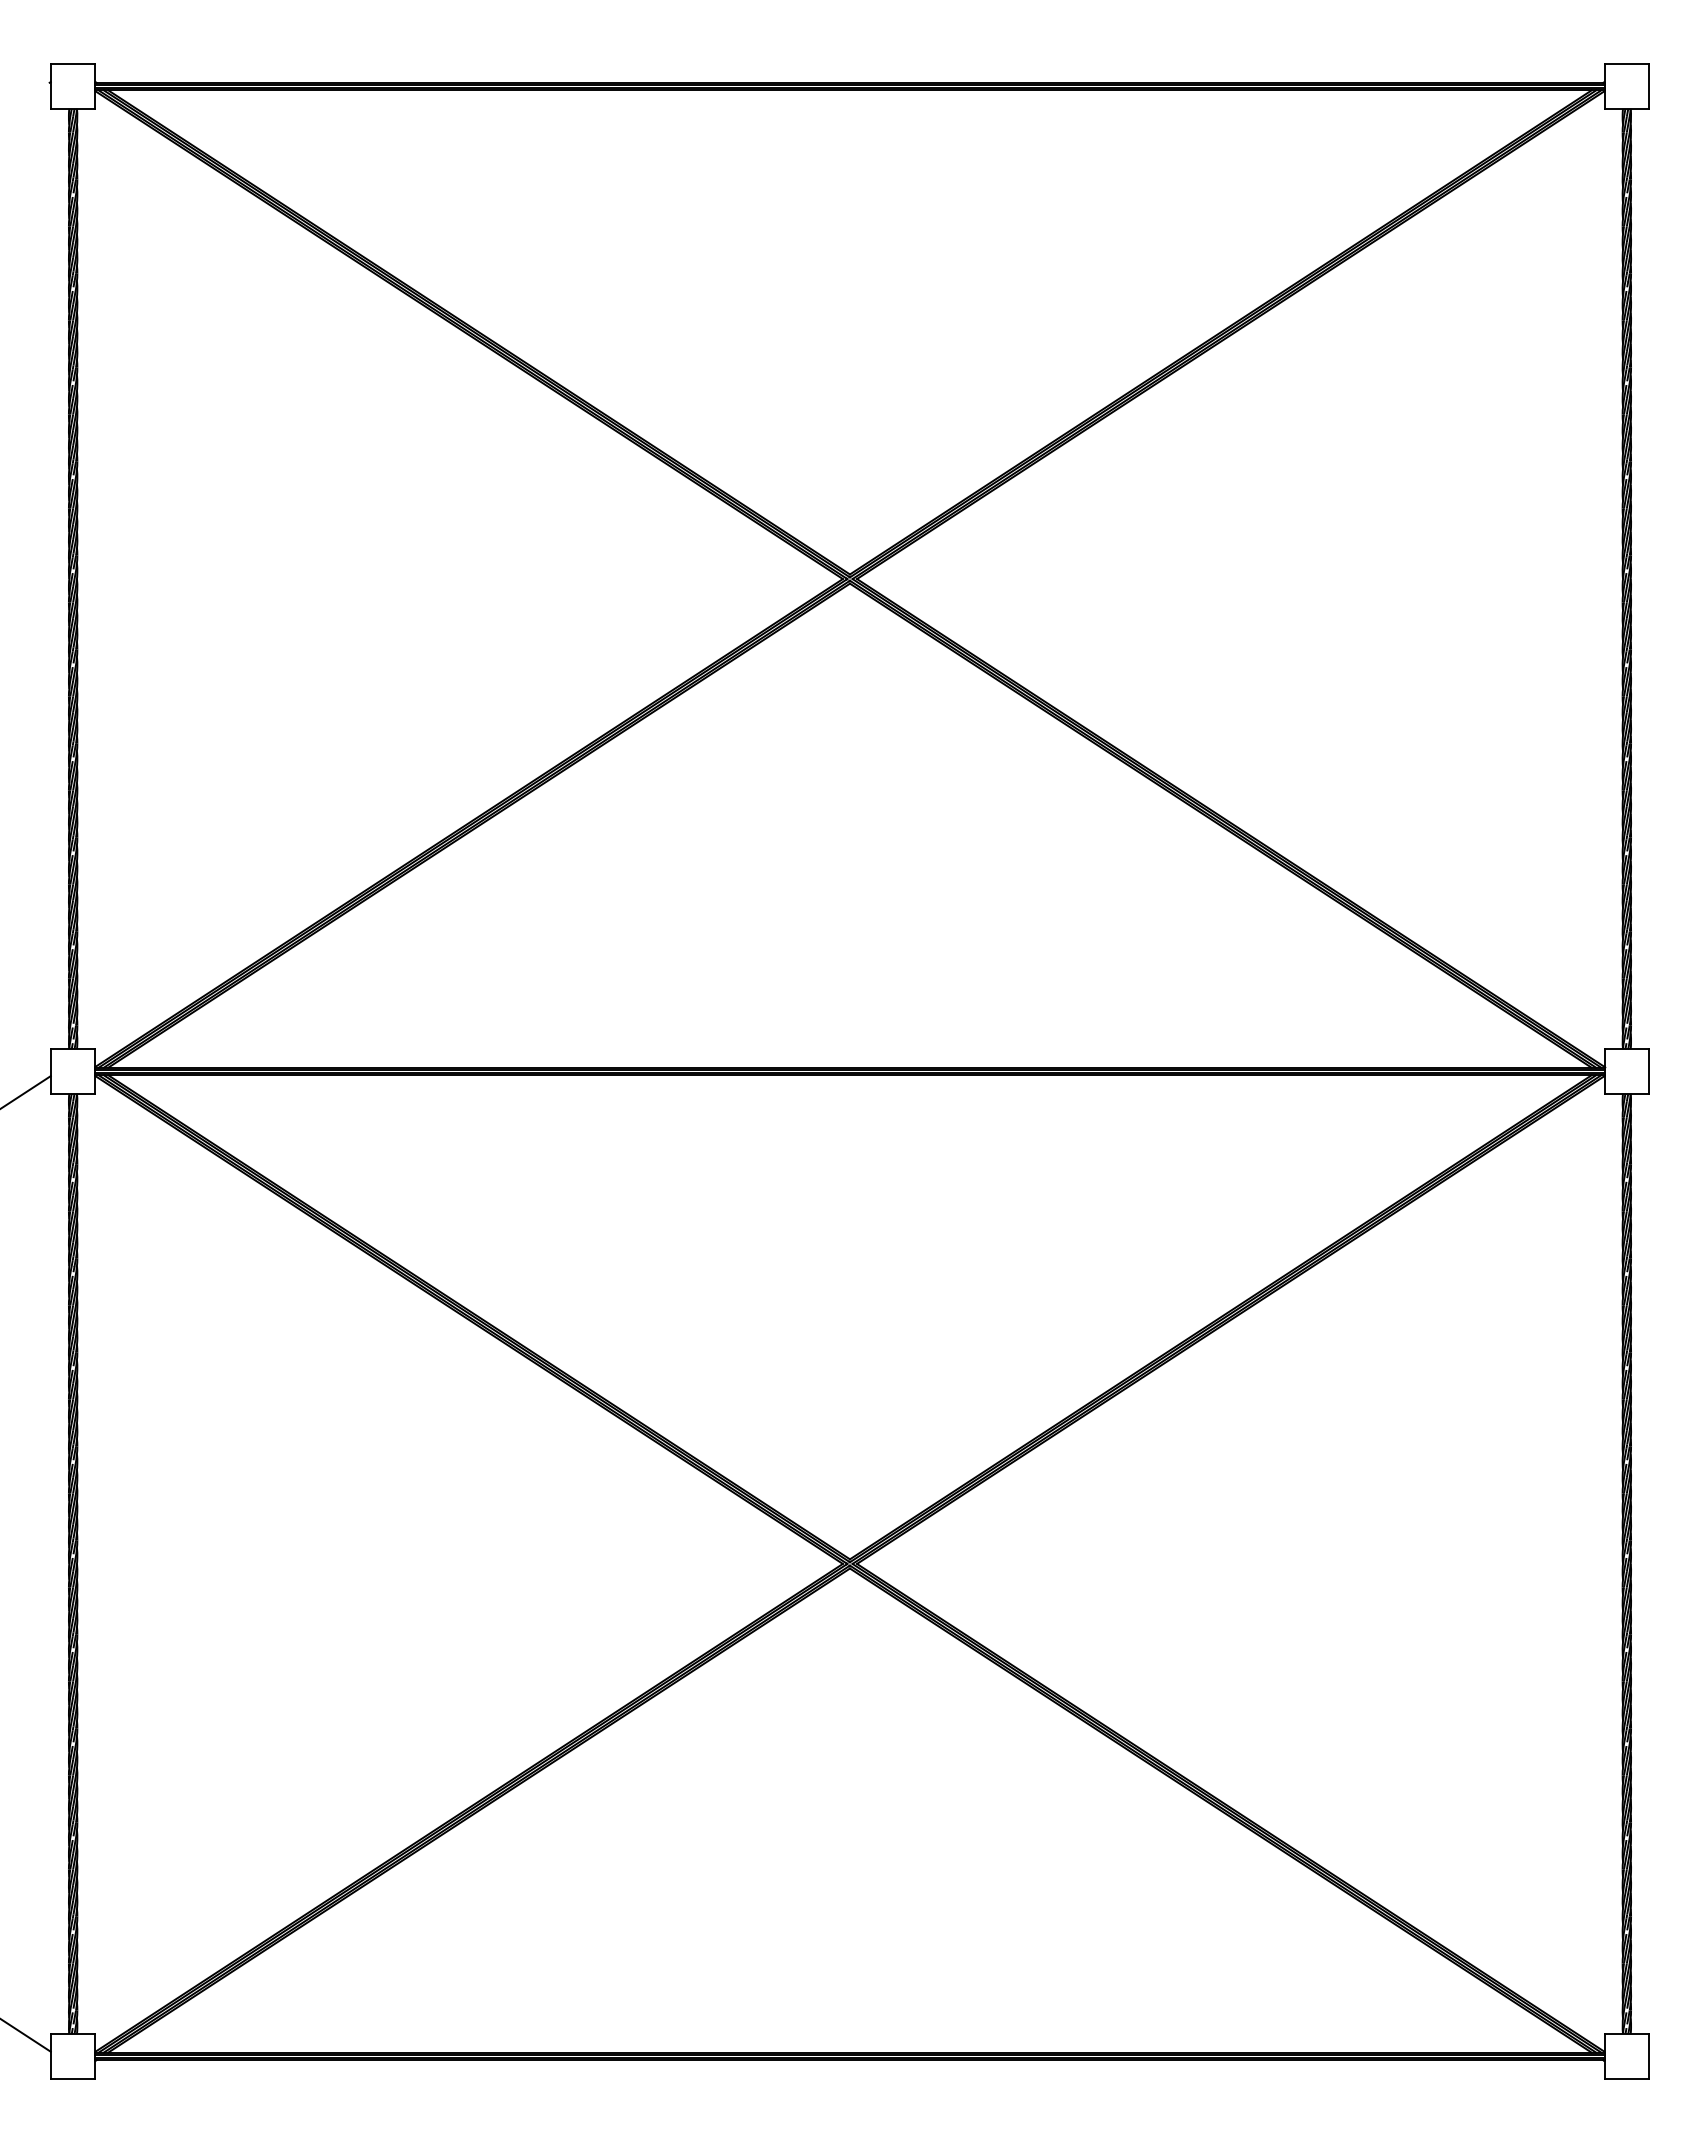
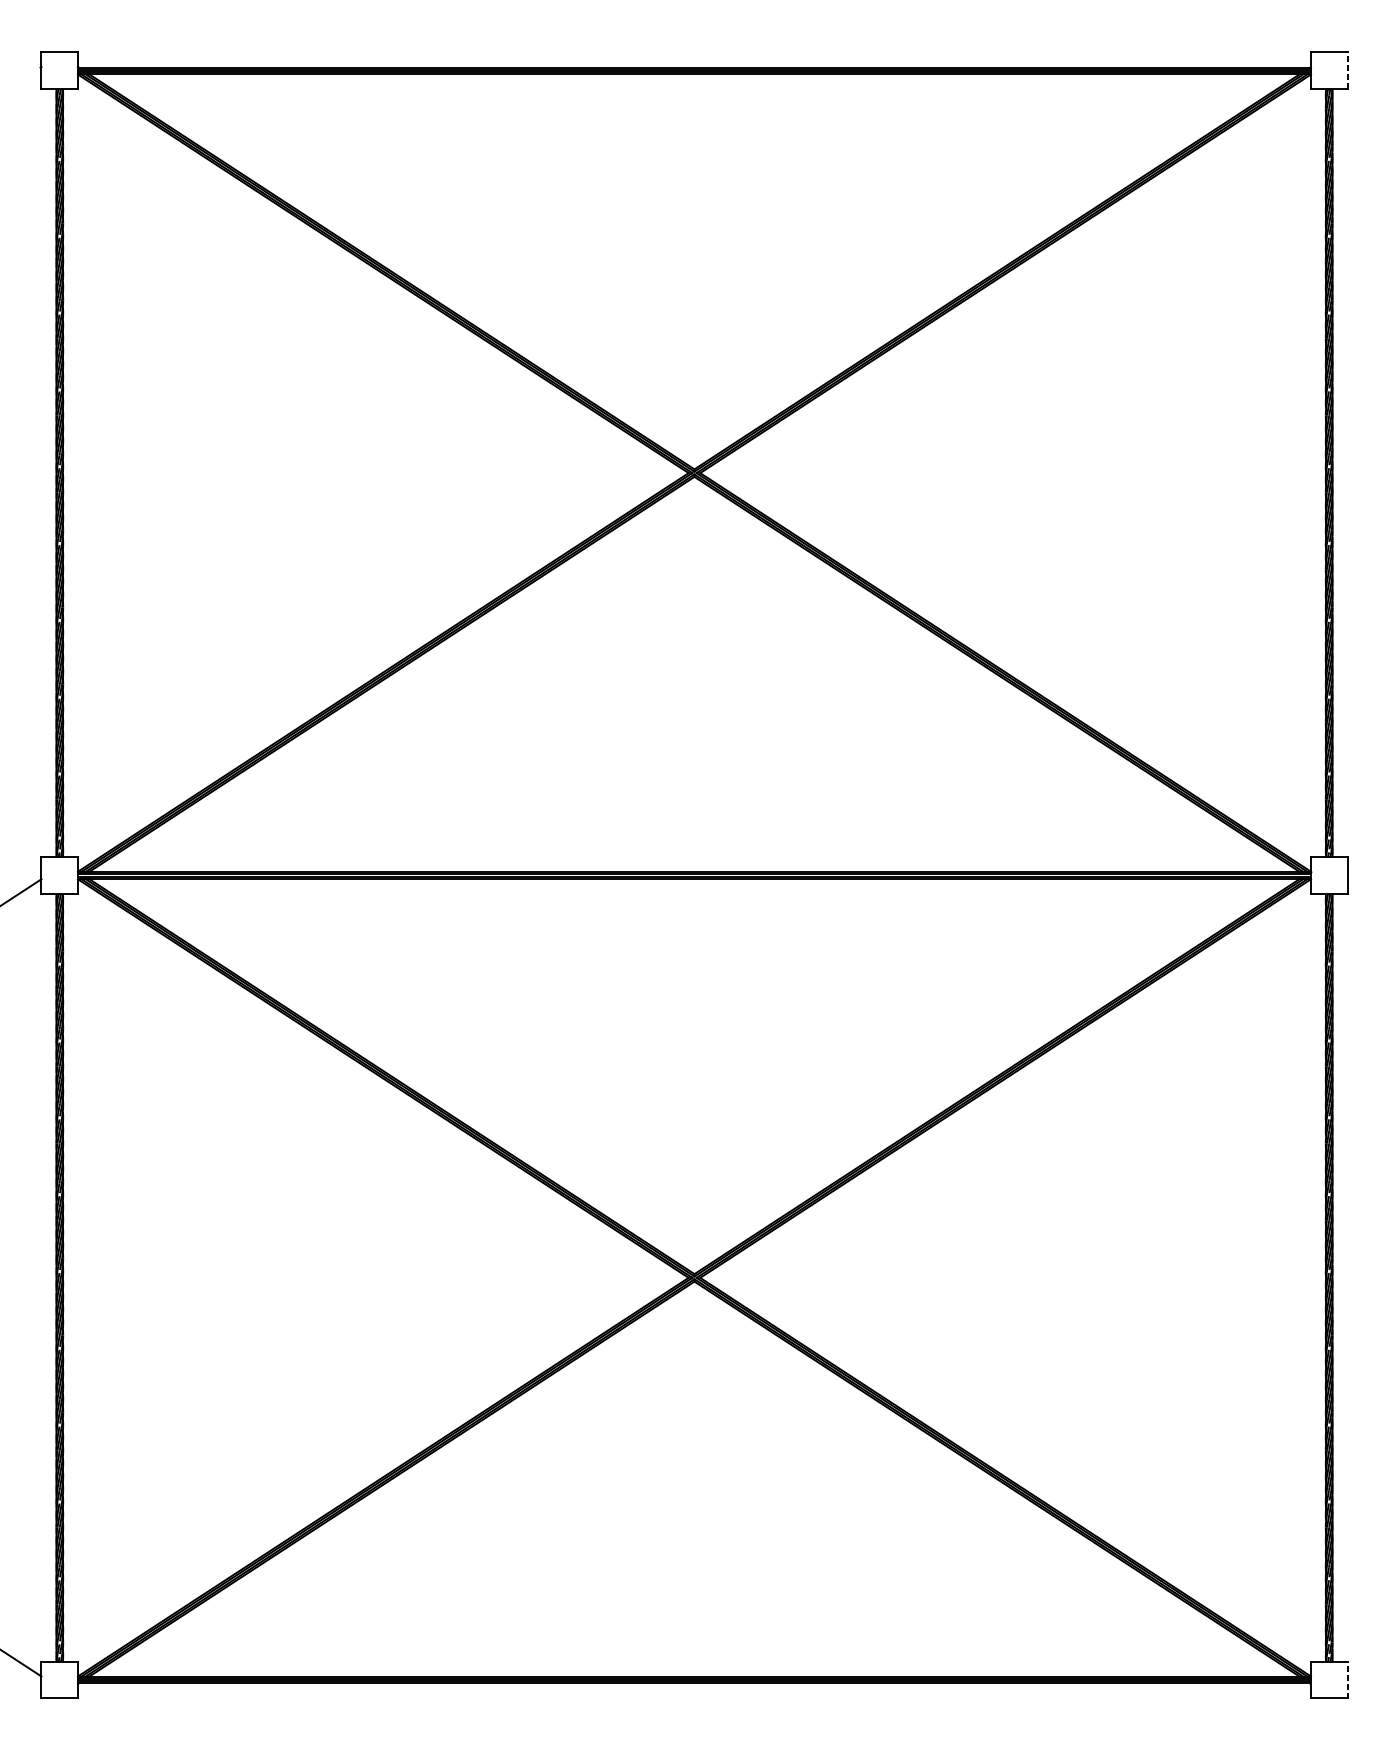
line: (1649, 86) -> (1347, 70), solid -> dashed
line: (1649, 2055) -> (1347, 1679), solid -> dashed

